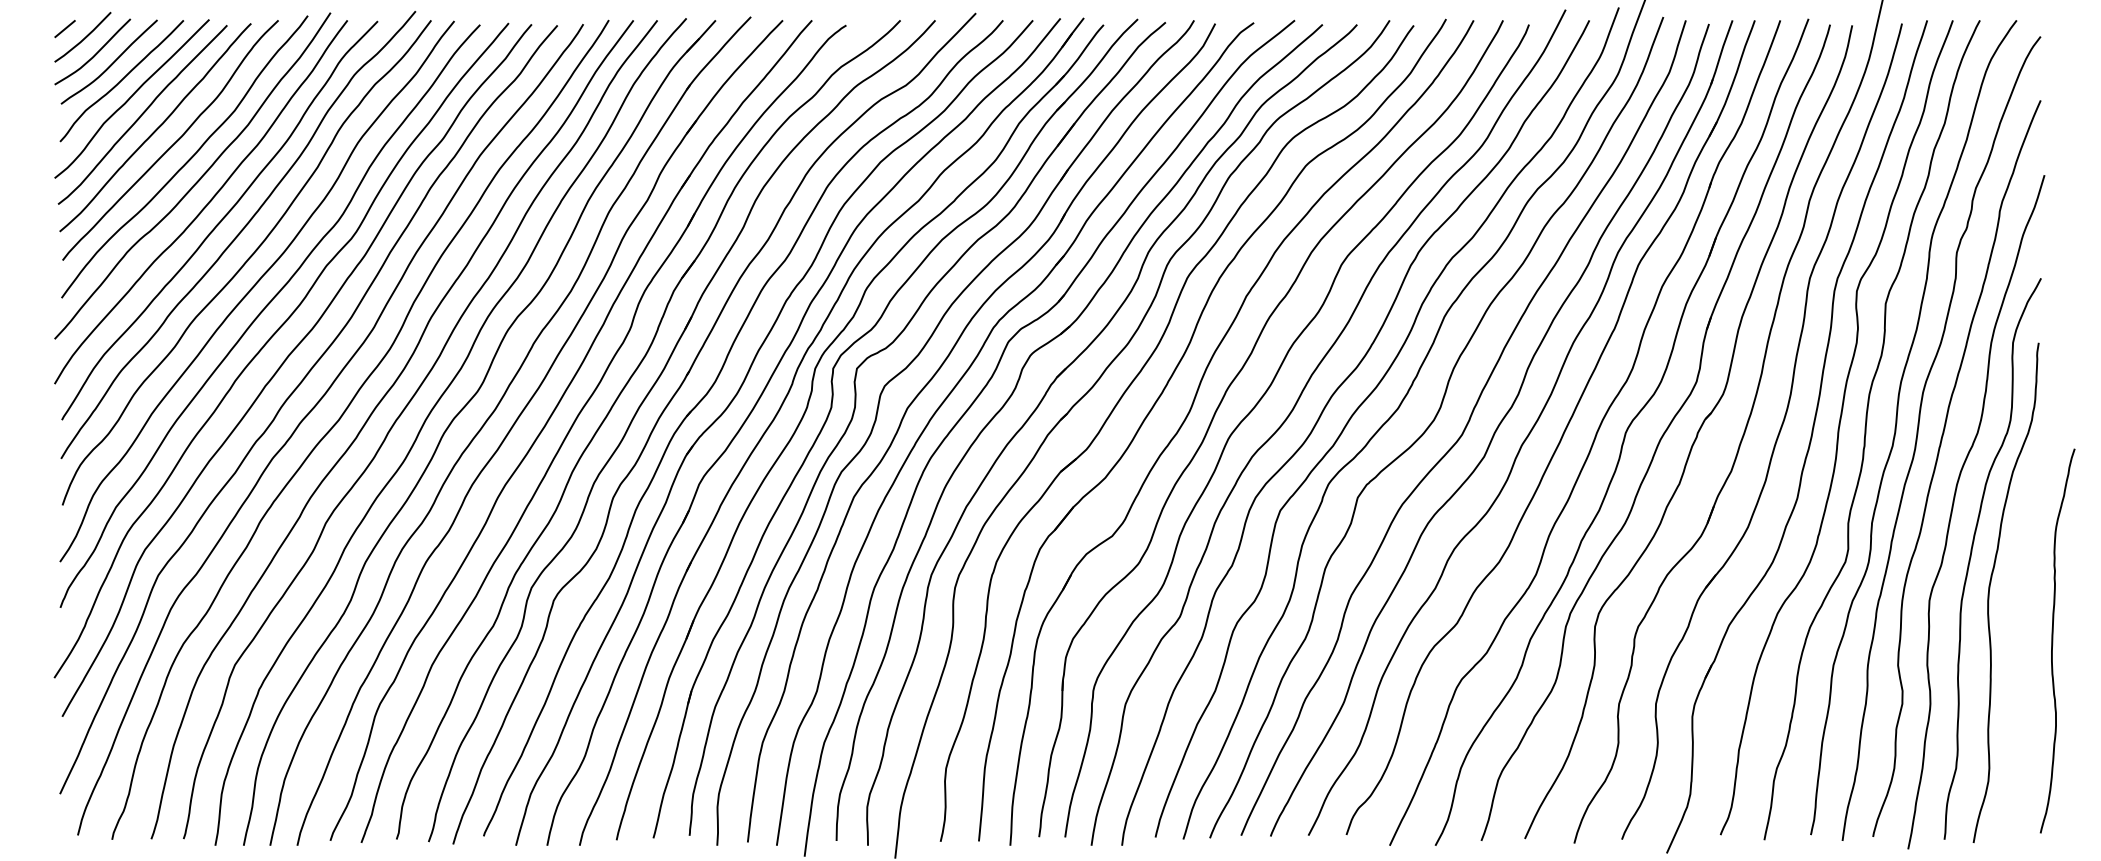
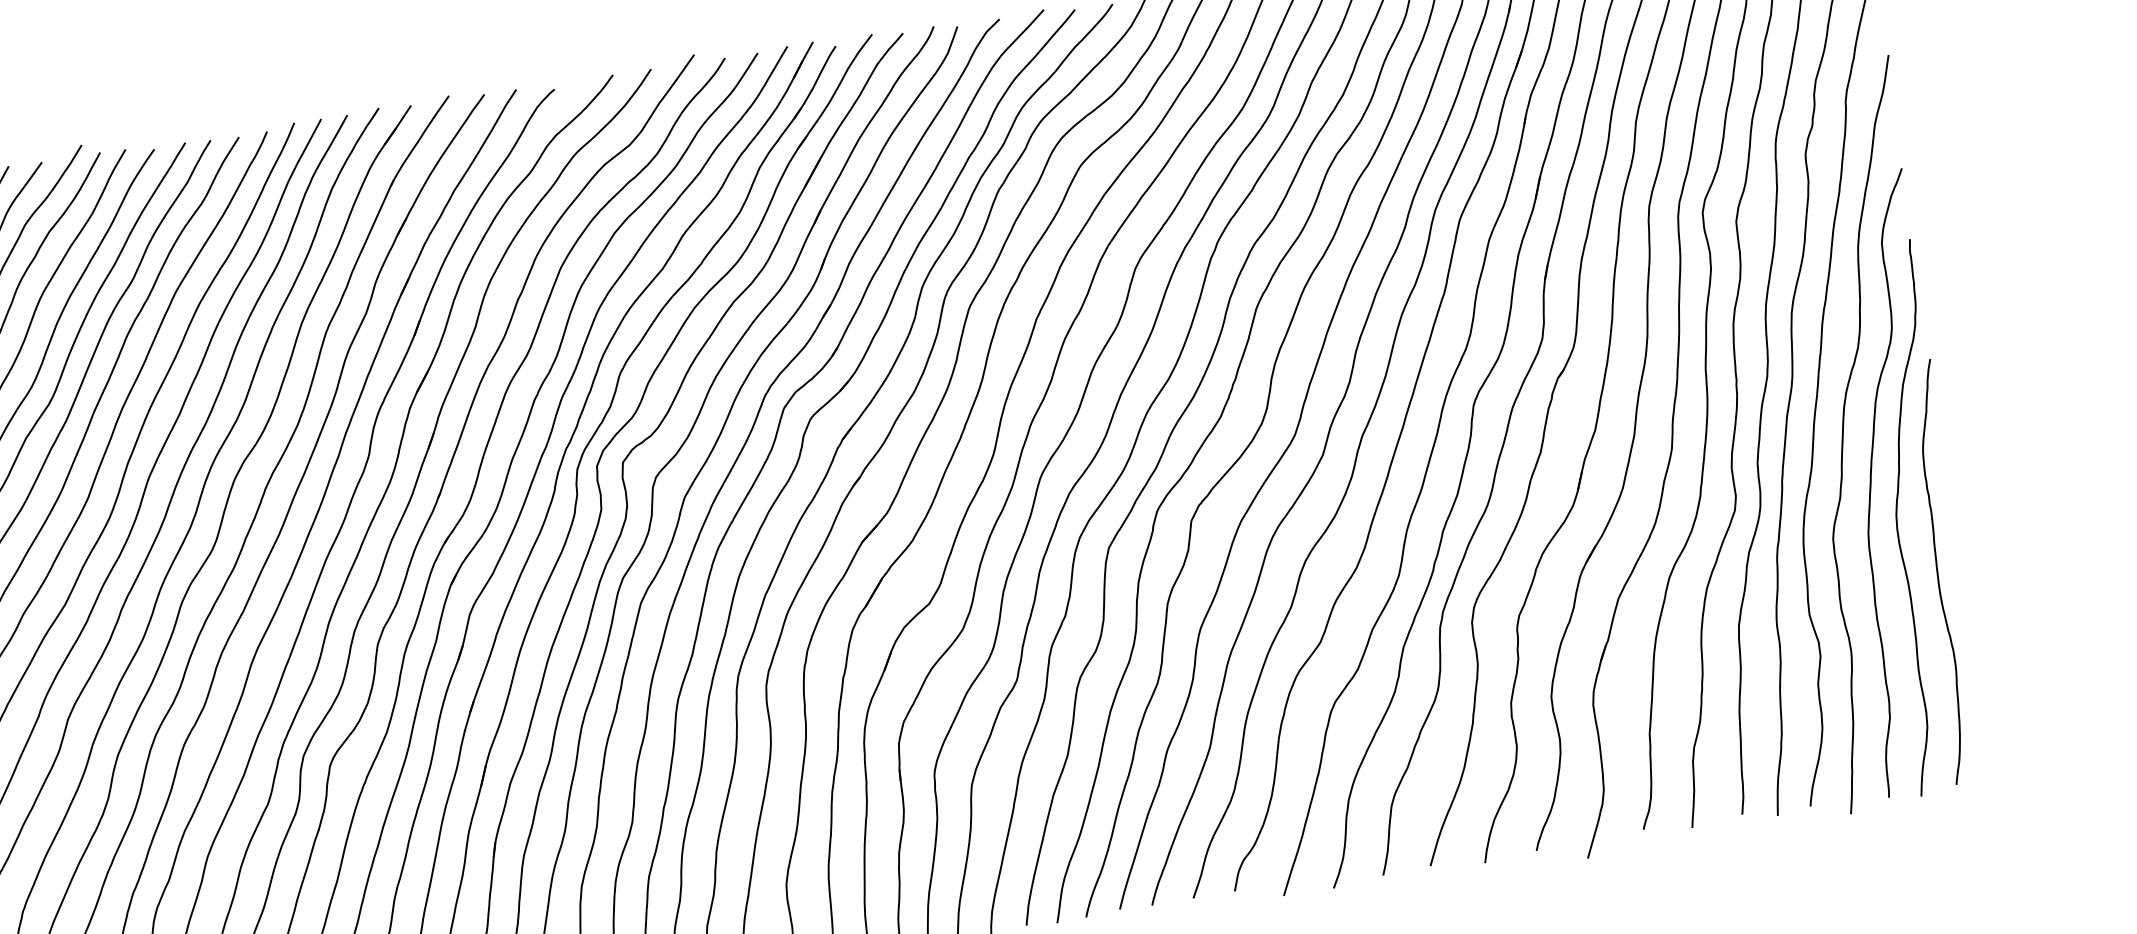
curve: (2053, 640) -> (1938, 571), moved

